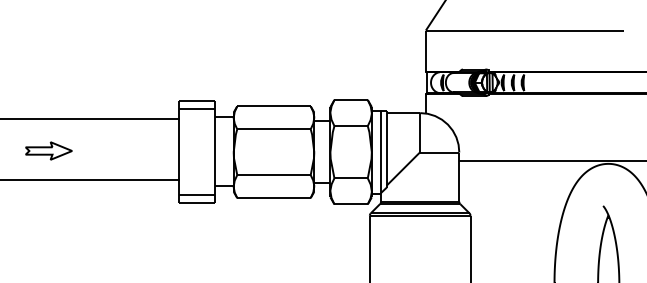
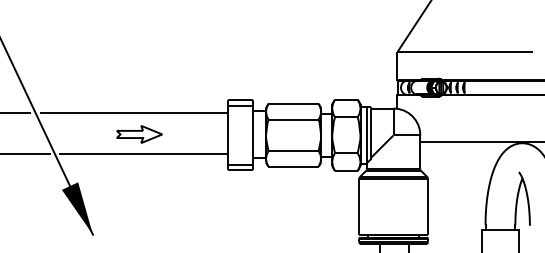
part: (48, 151) -> (139, 134), size x1.43

